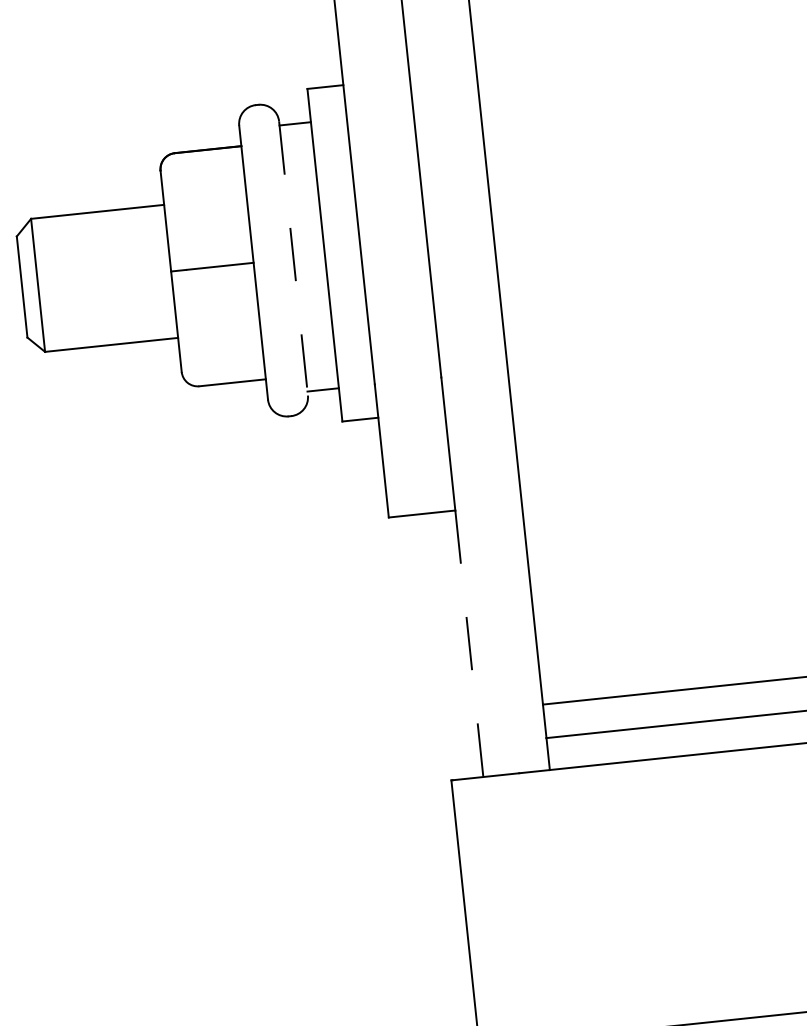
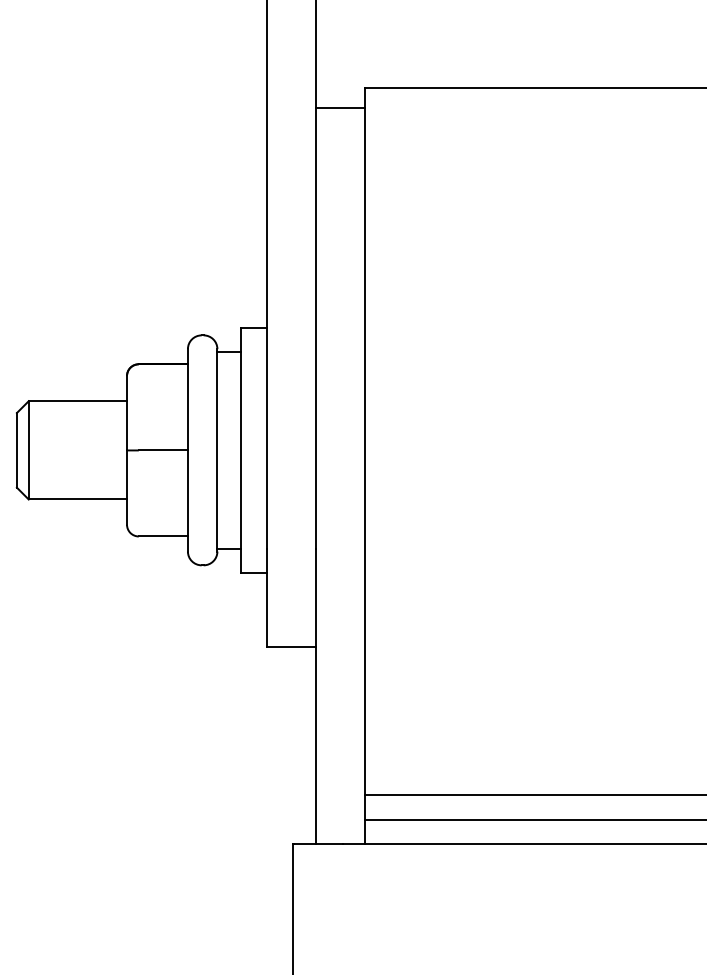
line: (293, 258) -> (217, 450), dashed -> solid
line: (469, 643) -> (316, 745), dashed -> solid

